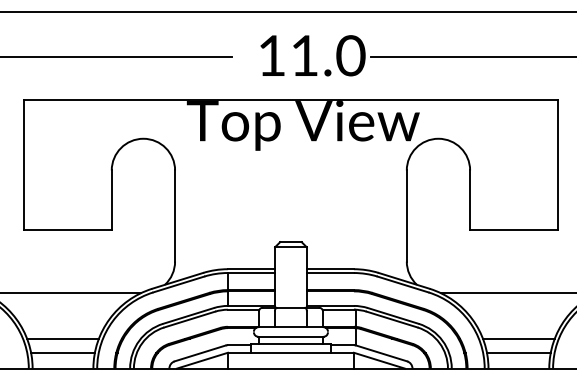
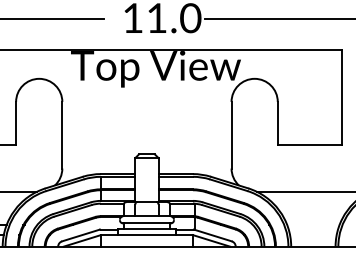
line: (518, 338) -> (313, 224), removed
line: (518, 352) -> (313, 234), removed

